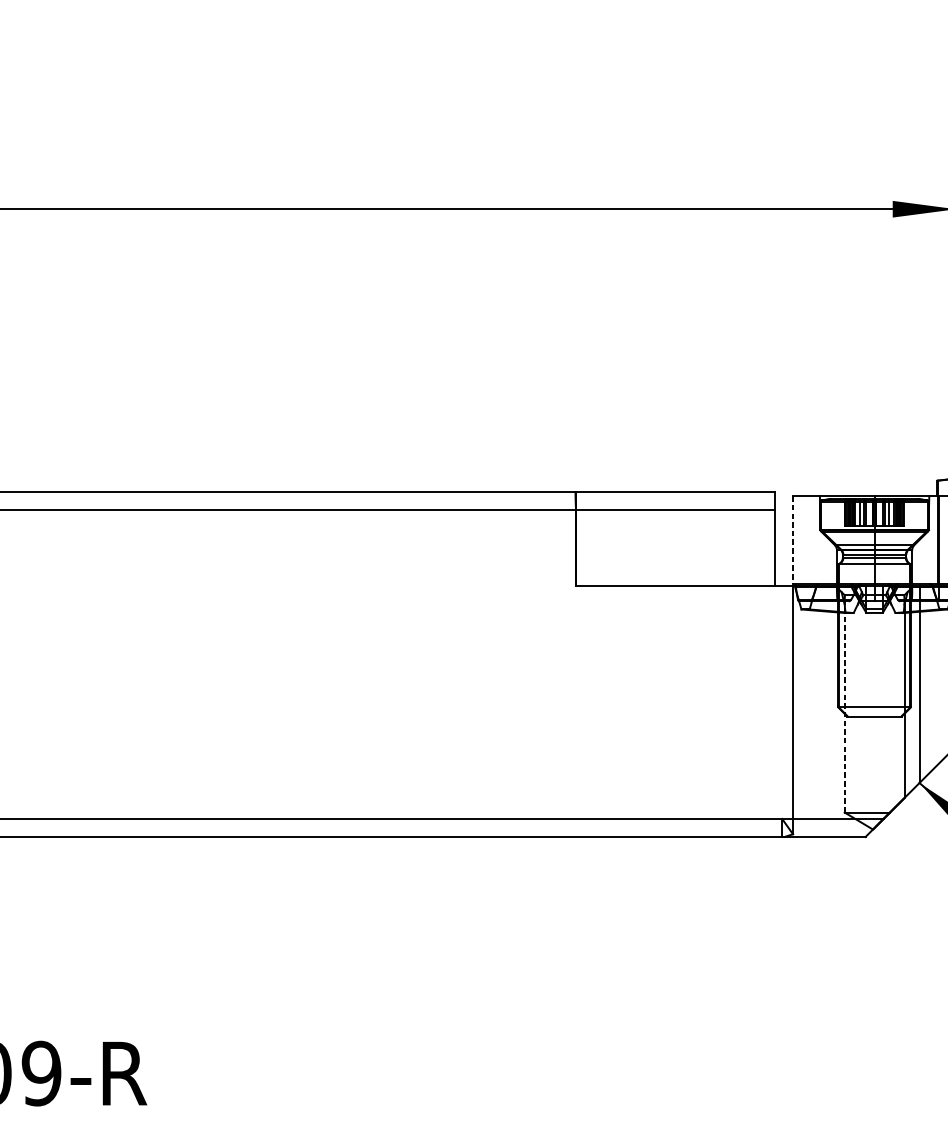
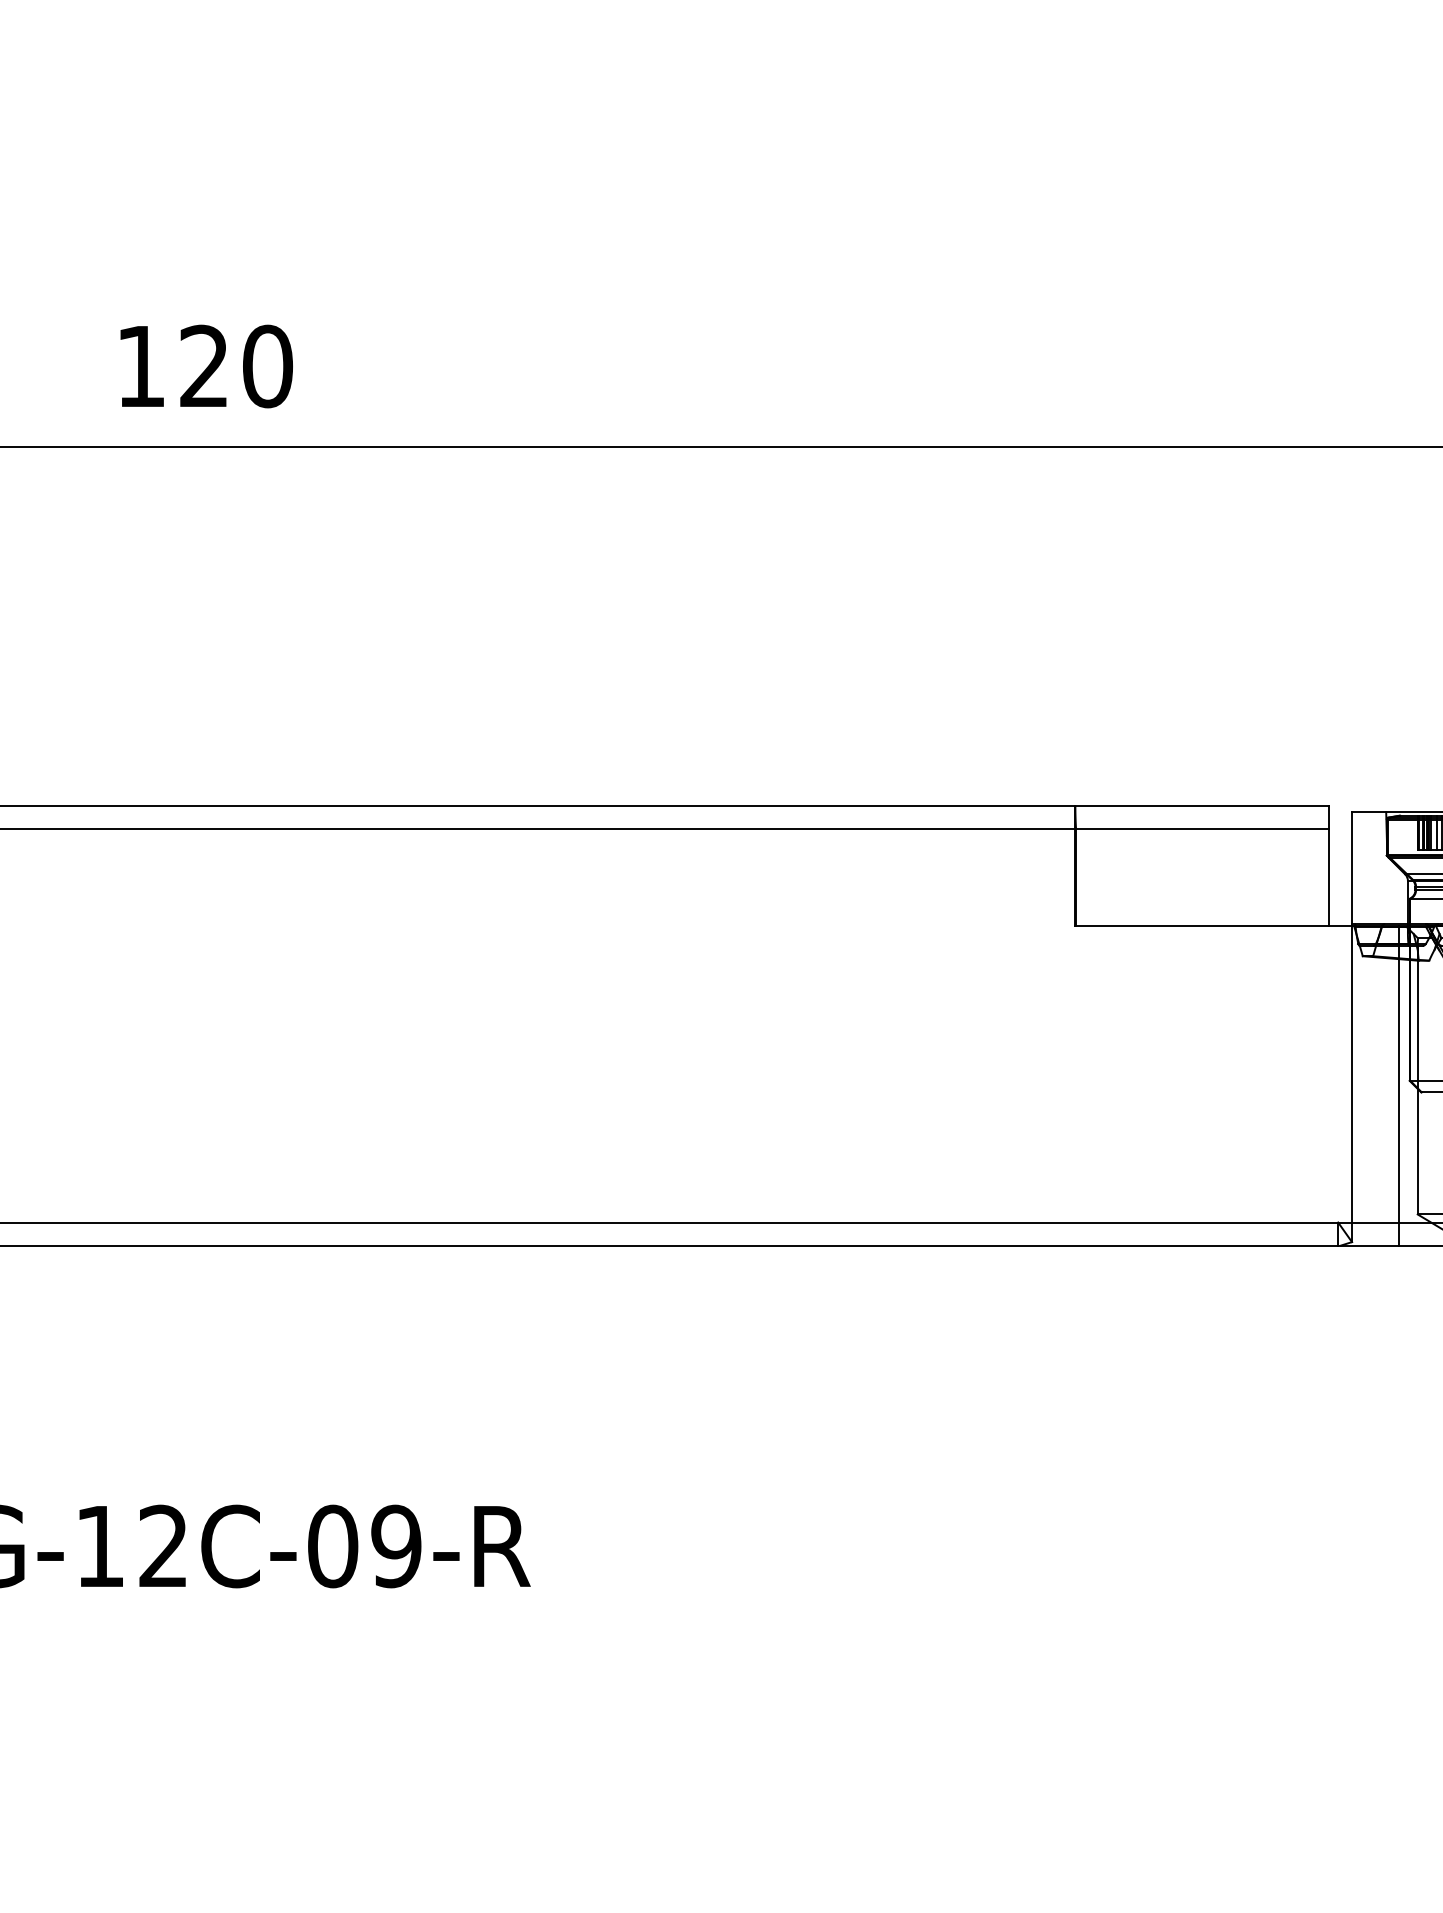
line: (793, 540) -> (1352, 868), dashed -> solid
line: (844, 706) -> (1417, 1079), dashed -> solid
line: (829, 711) -> (1398, 1085), added

